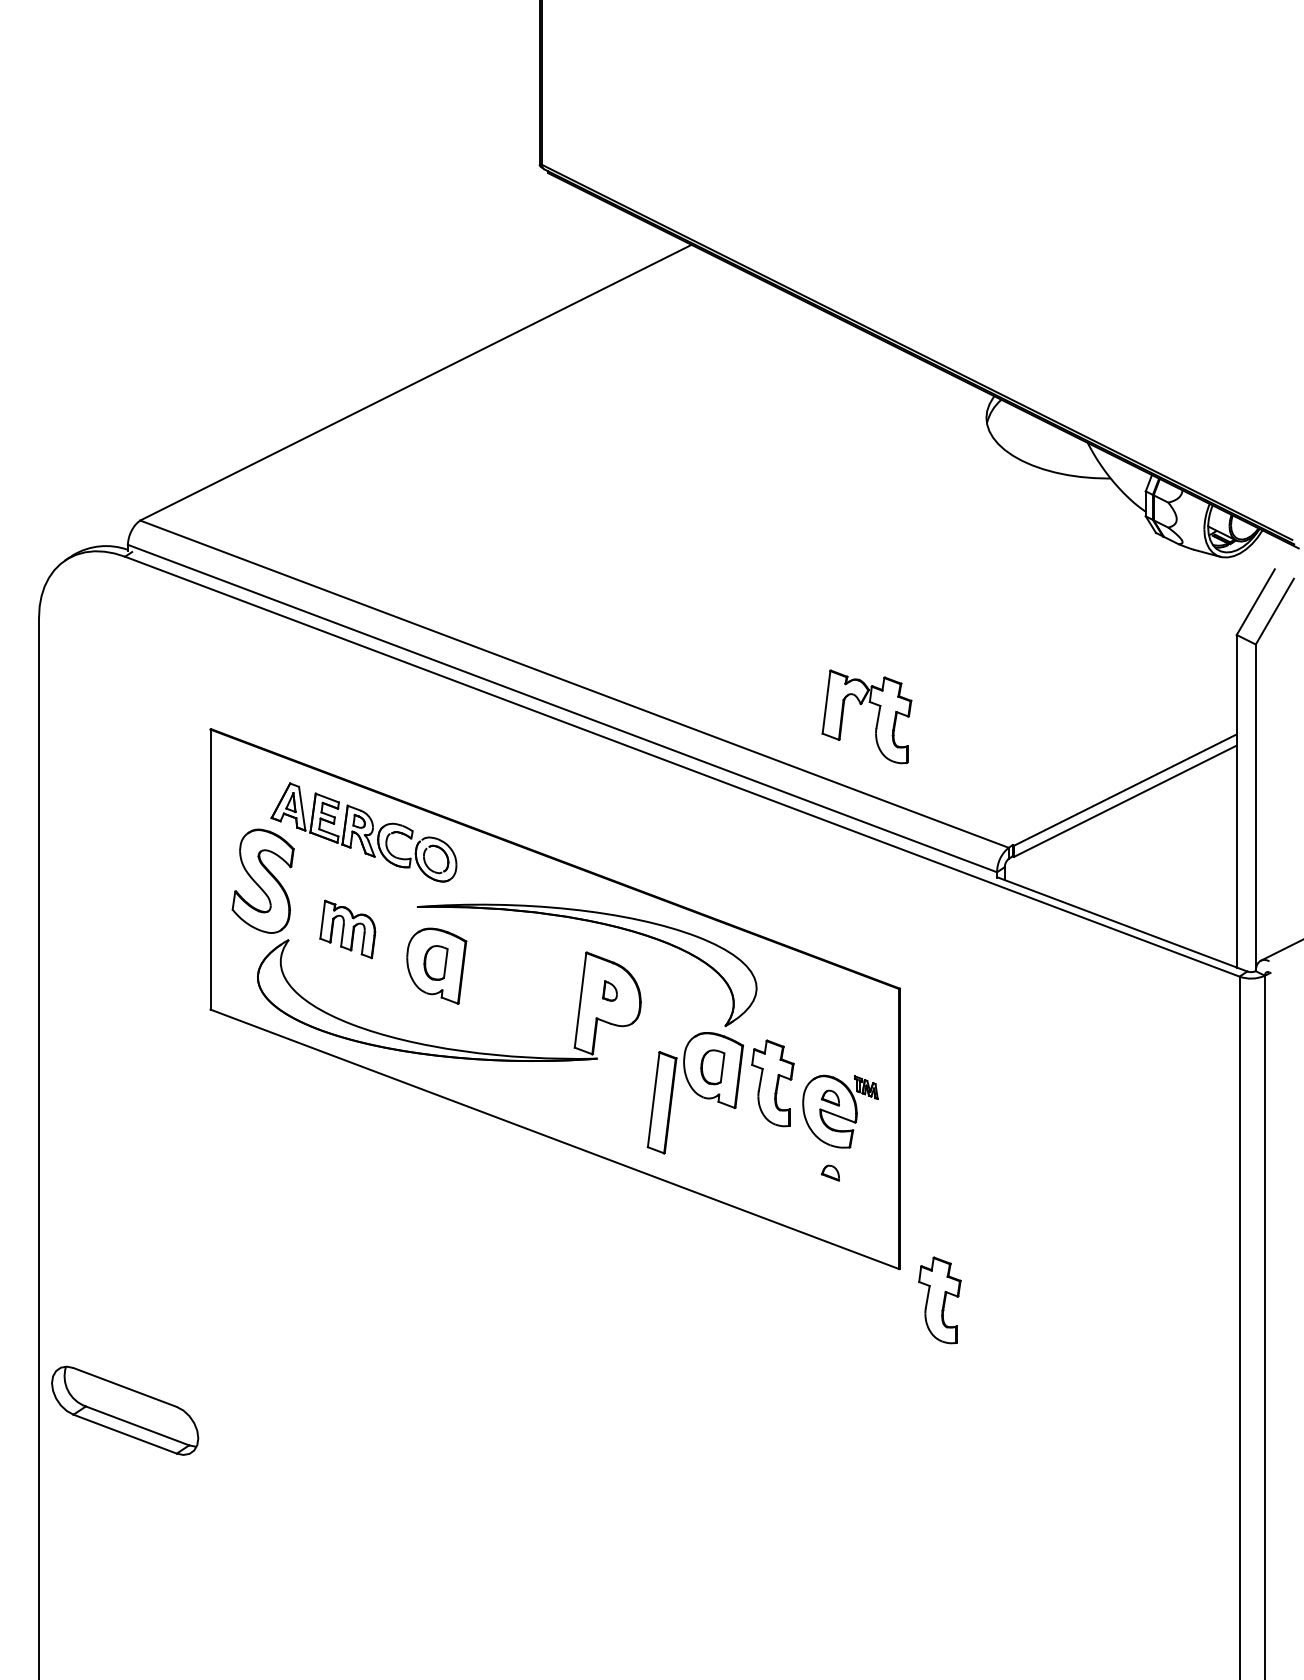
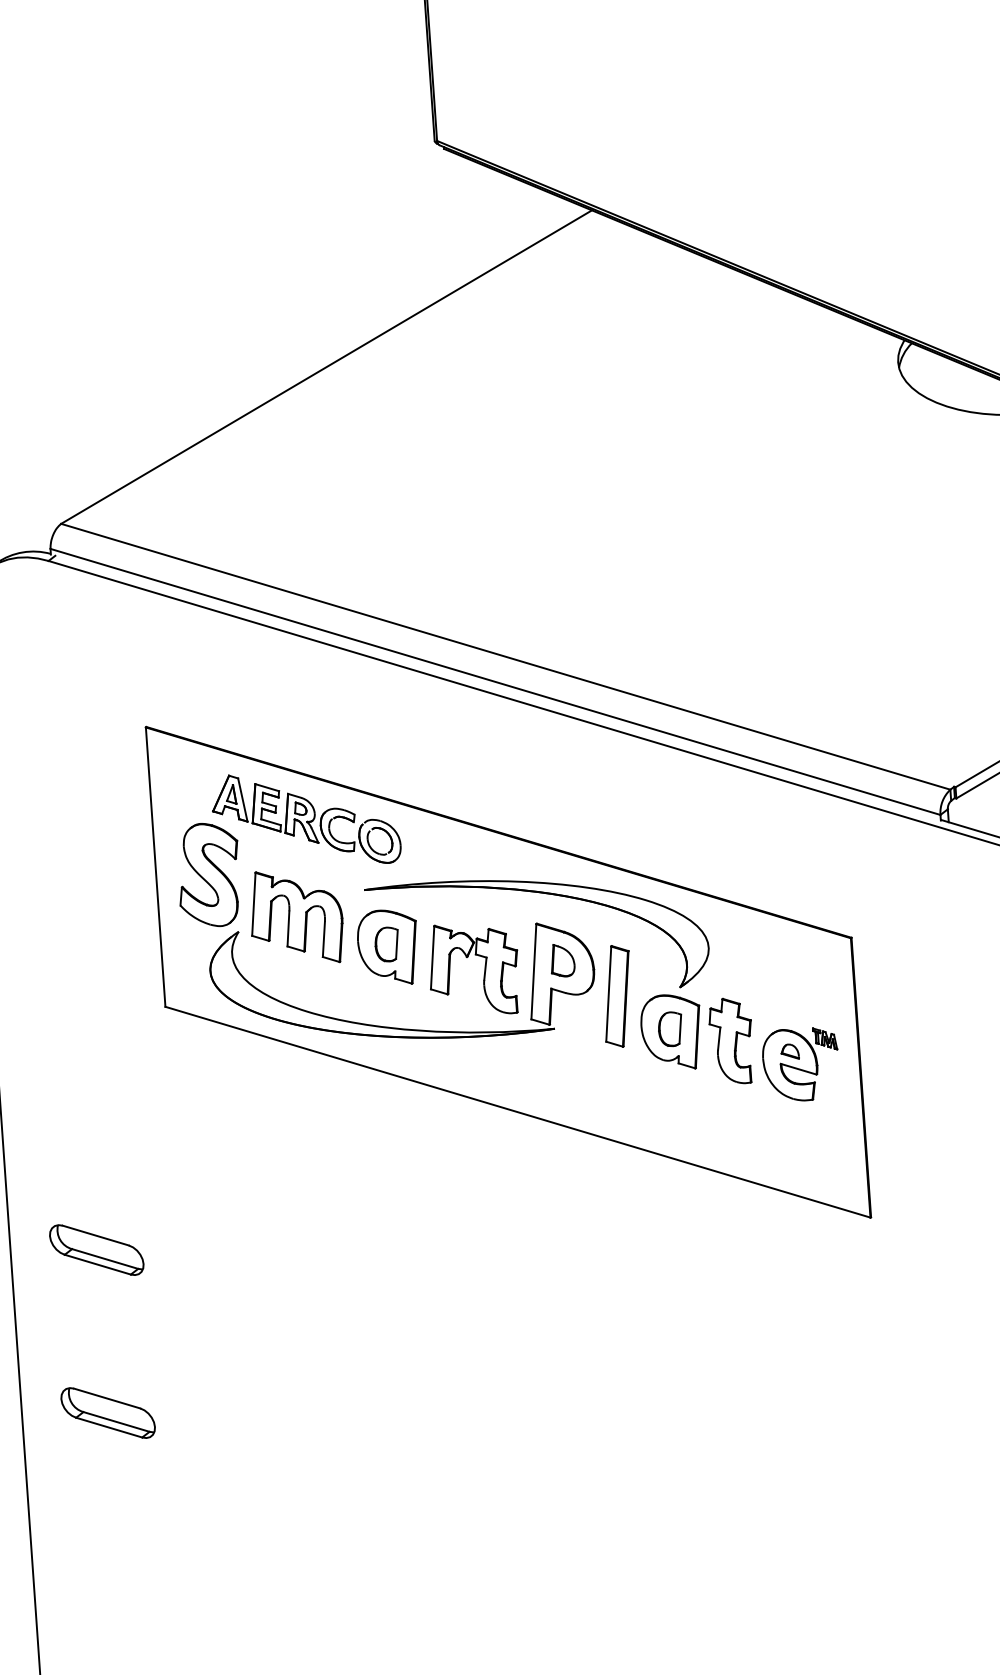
part: (876, 720) -> (483, 972), moved
part: (347, 929) -> (296, 917), size x1.67
part: (609, 990) -> (562, 959), size x1.67
part: (661, 1102) -> (616, 996), moved
part: (829, 1172) -> (794, 1126), removed
part: (124, 1247) -> (96, 1250), added
part: (939, 1300) -> (912, 1246), removed
part: (124, 1410) -> (107, 1412), size x0.62

